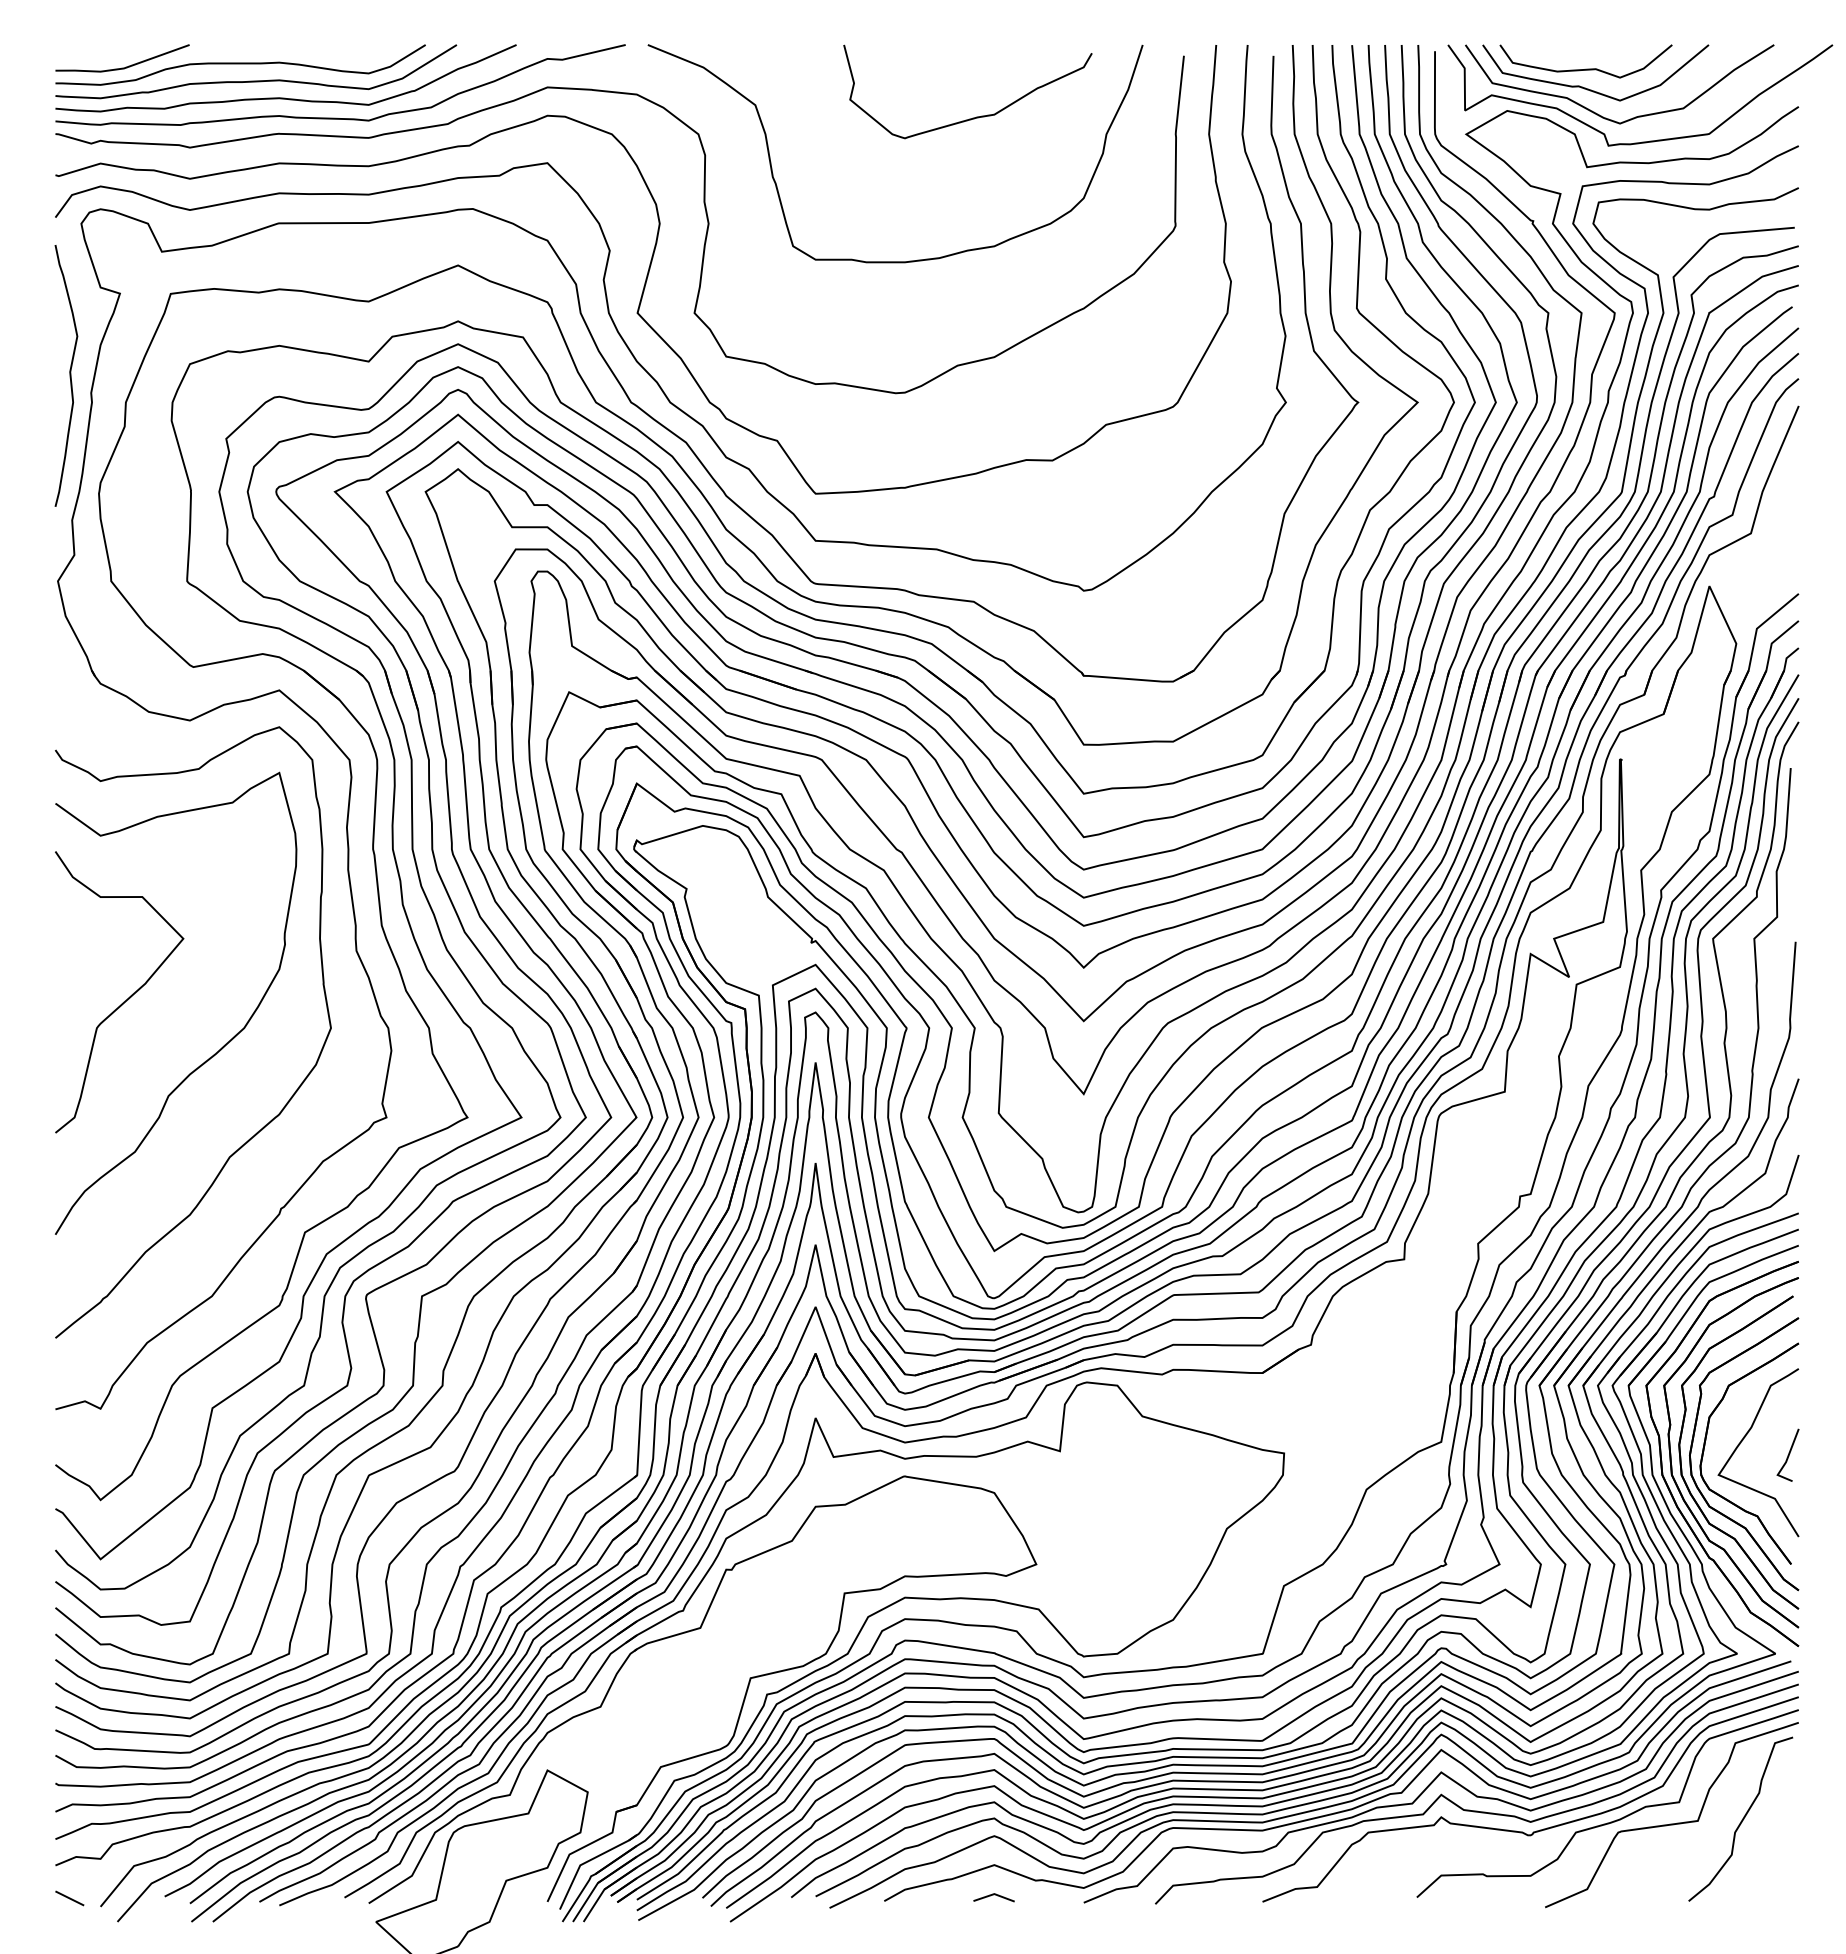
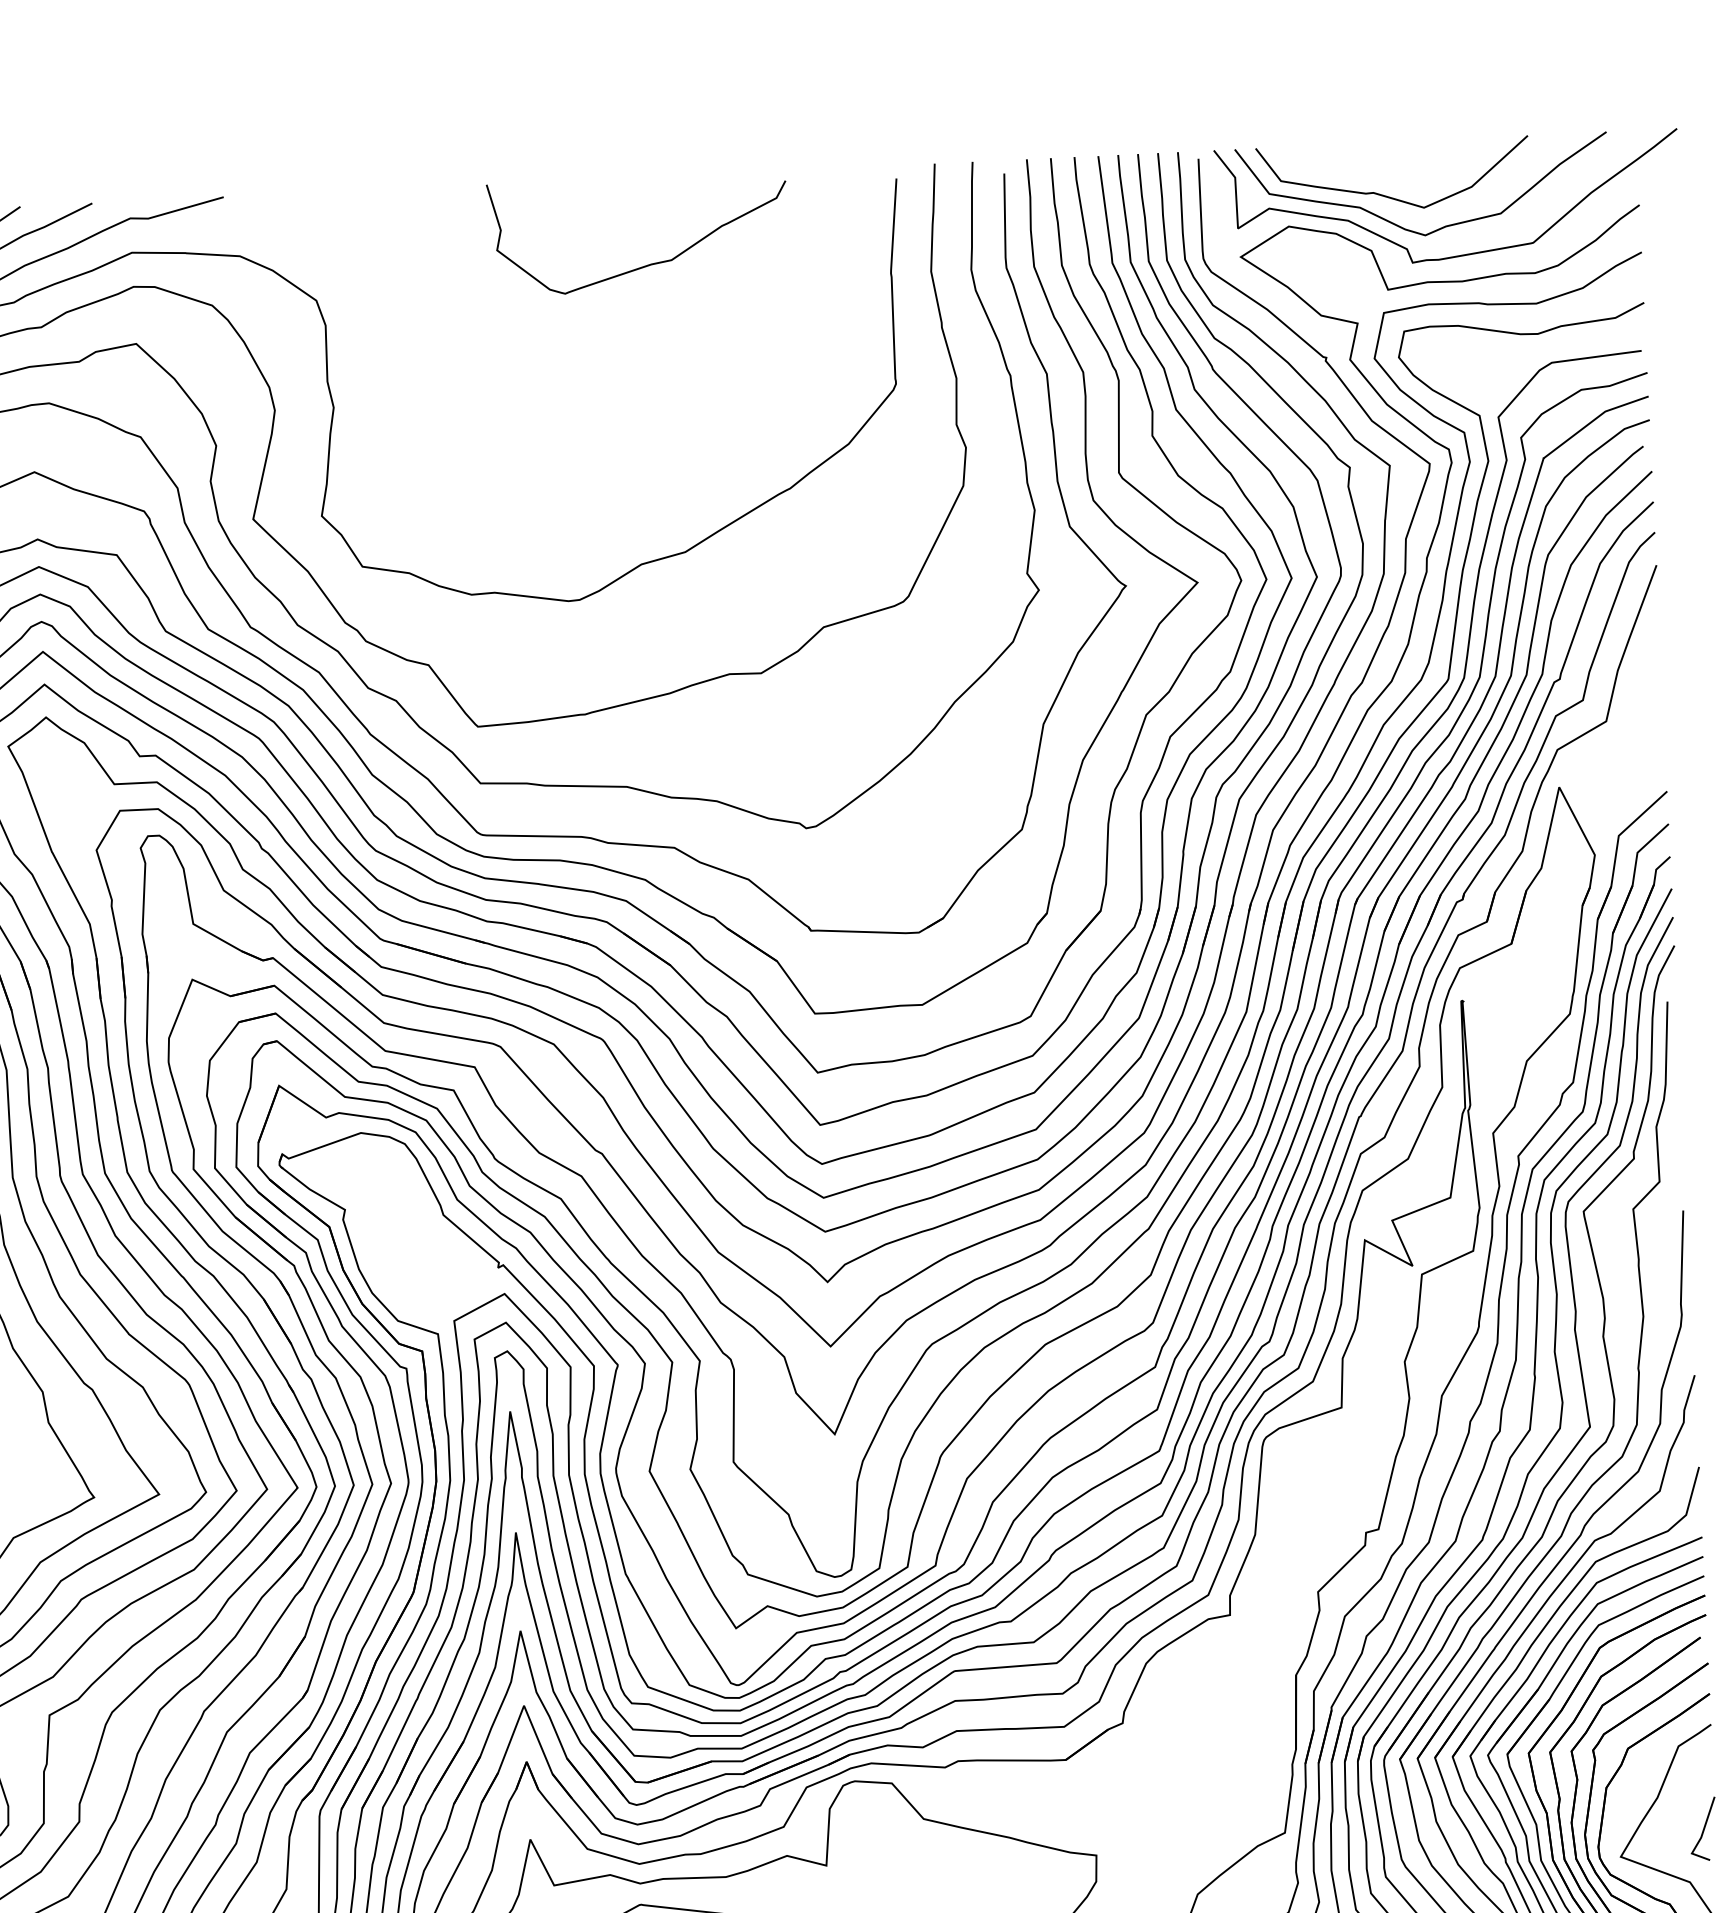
curve: (1585, 68) -> (1380, 171), removed
curve: (909, 260) -> (577, 440), removed

